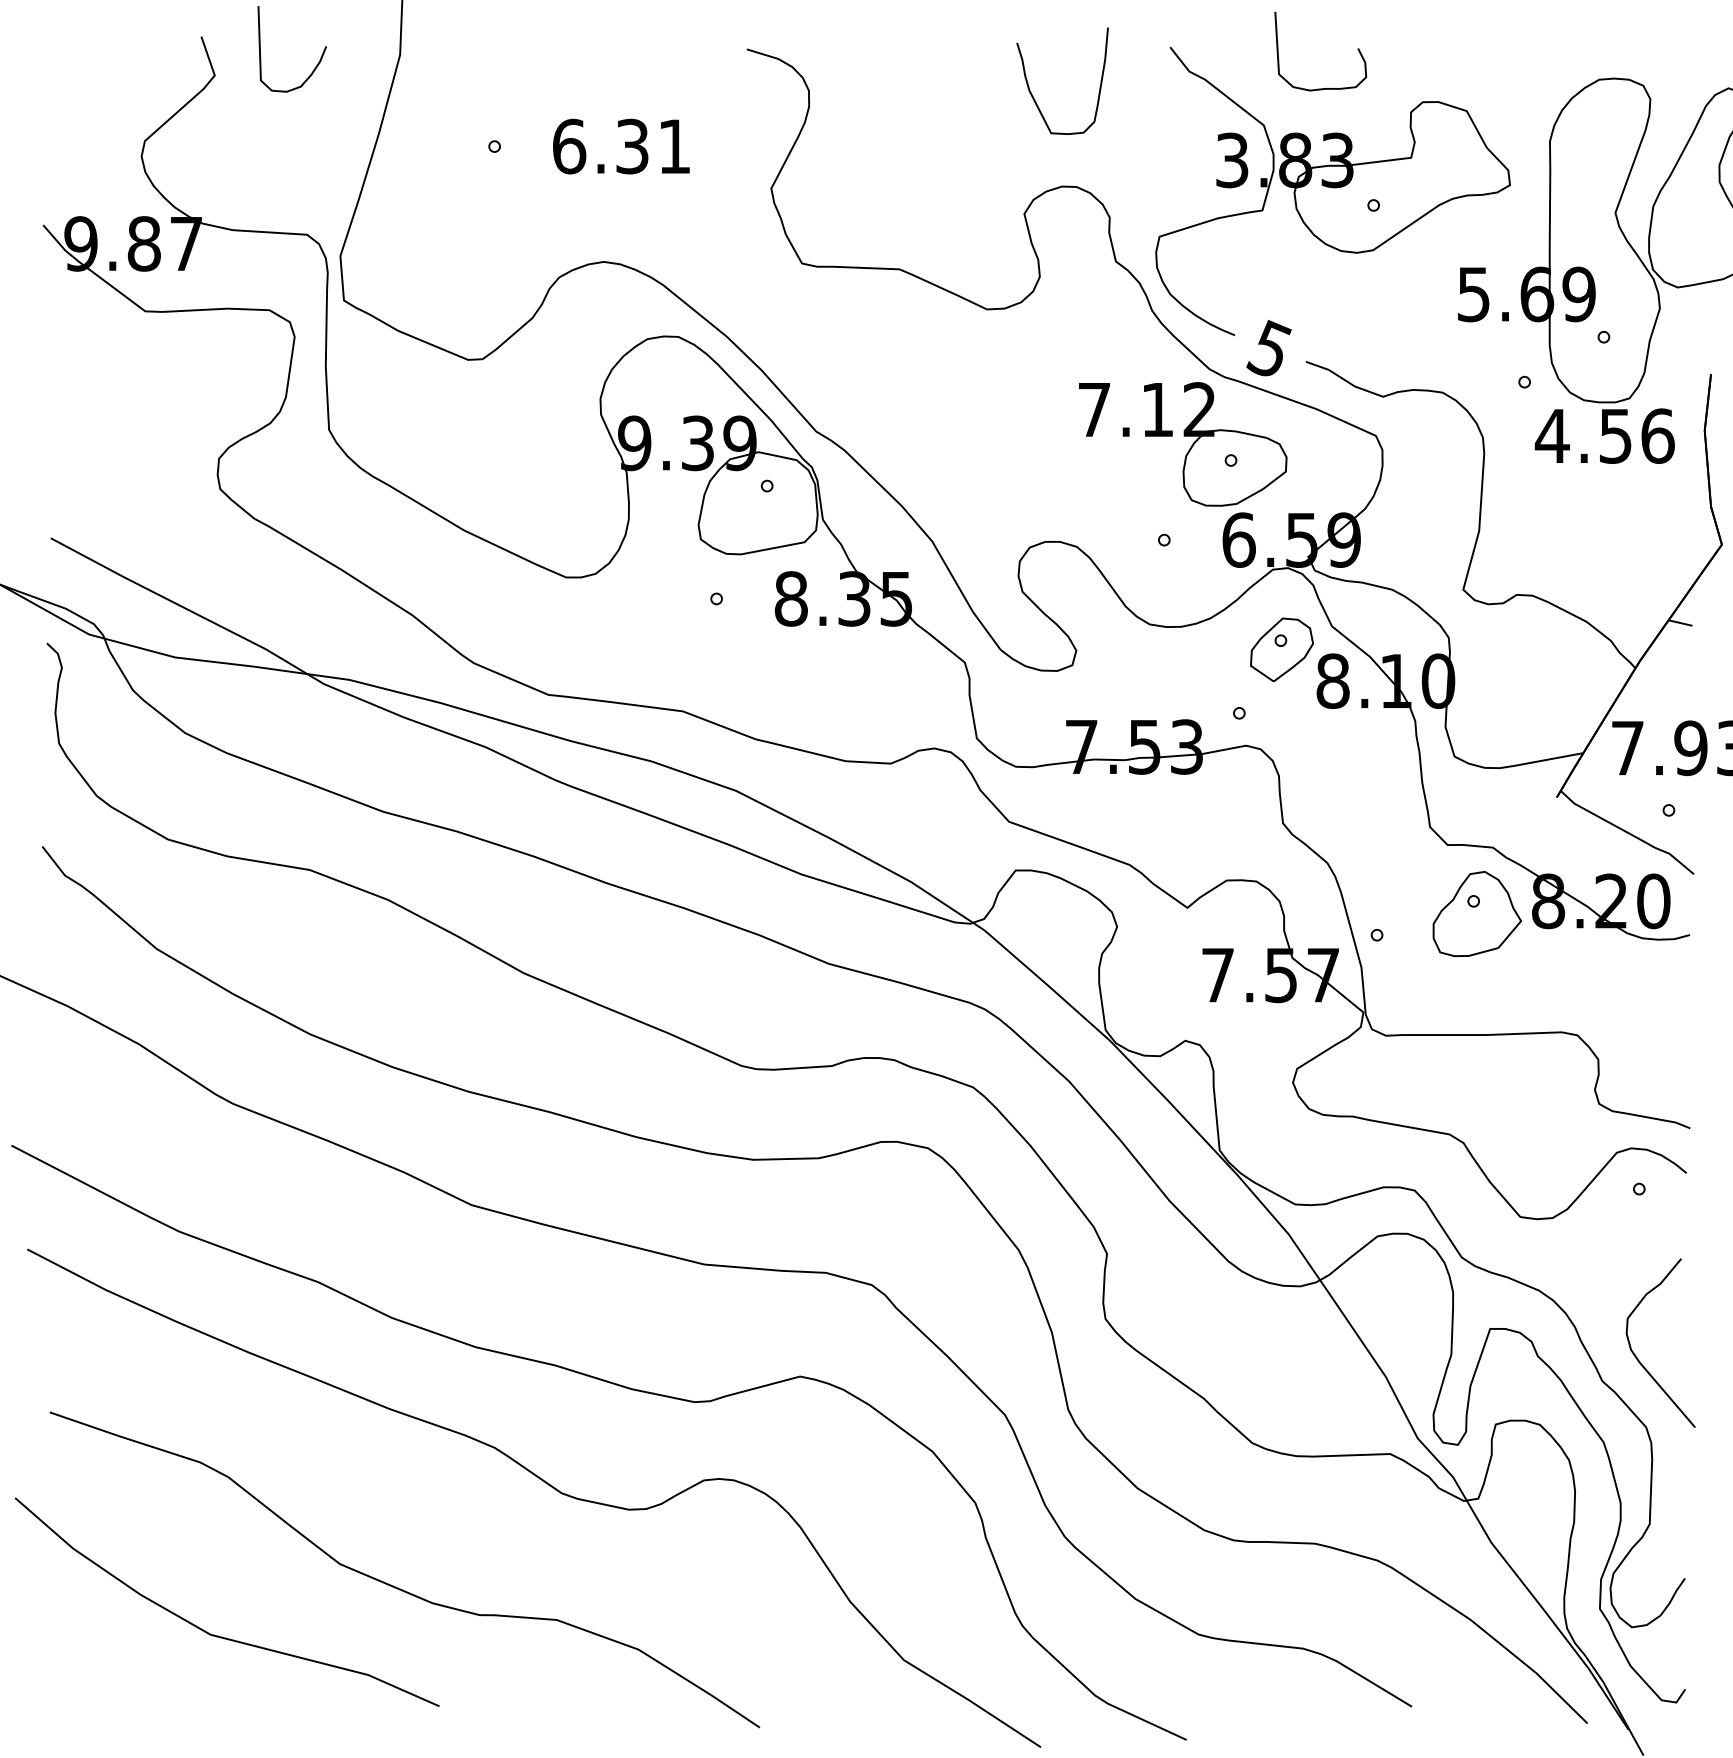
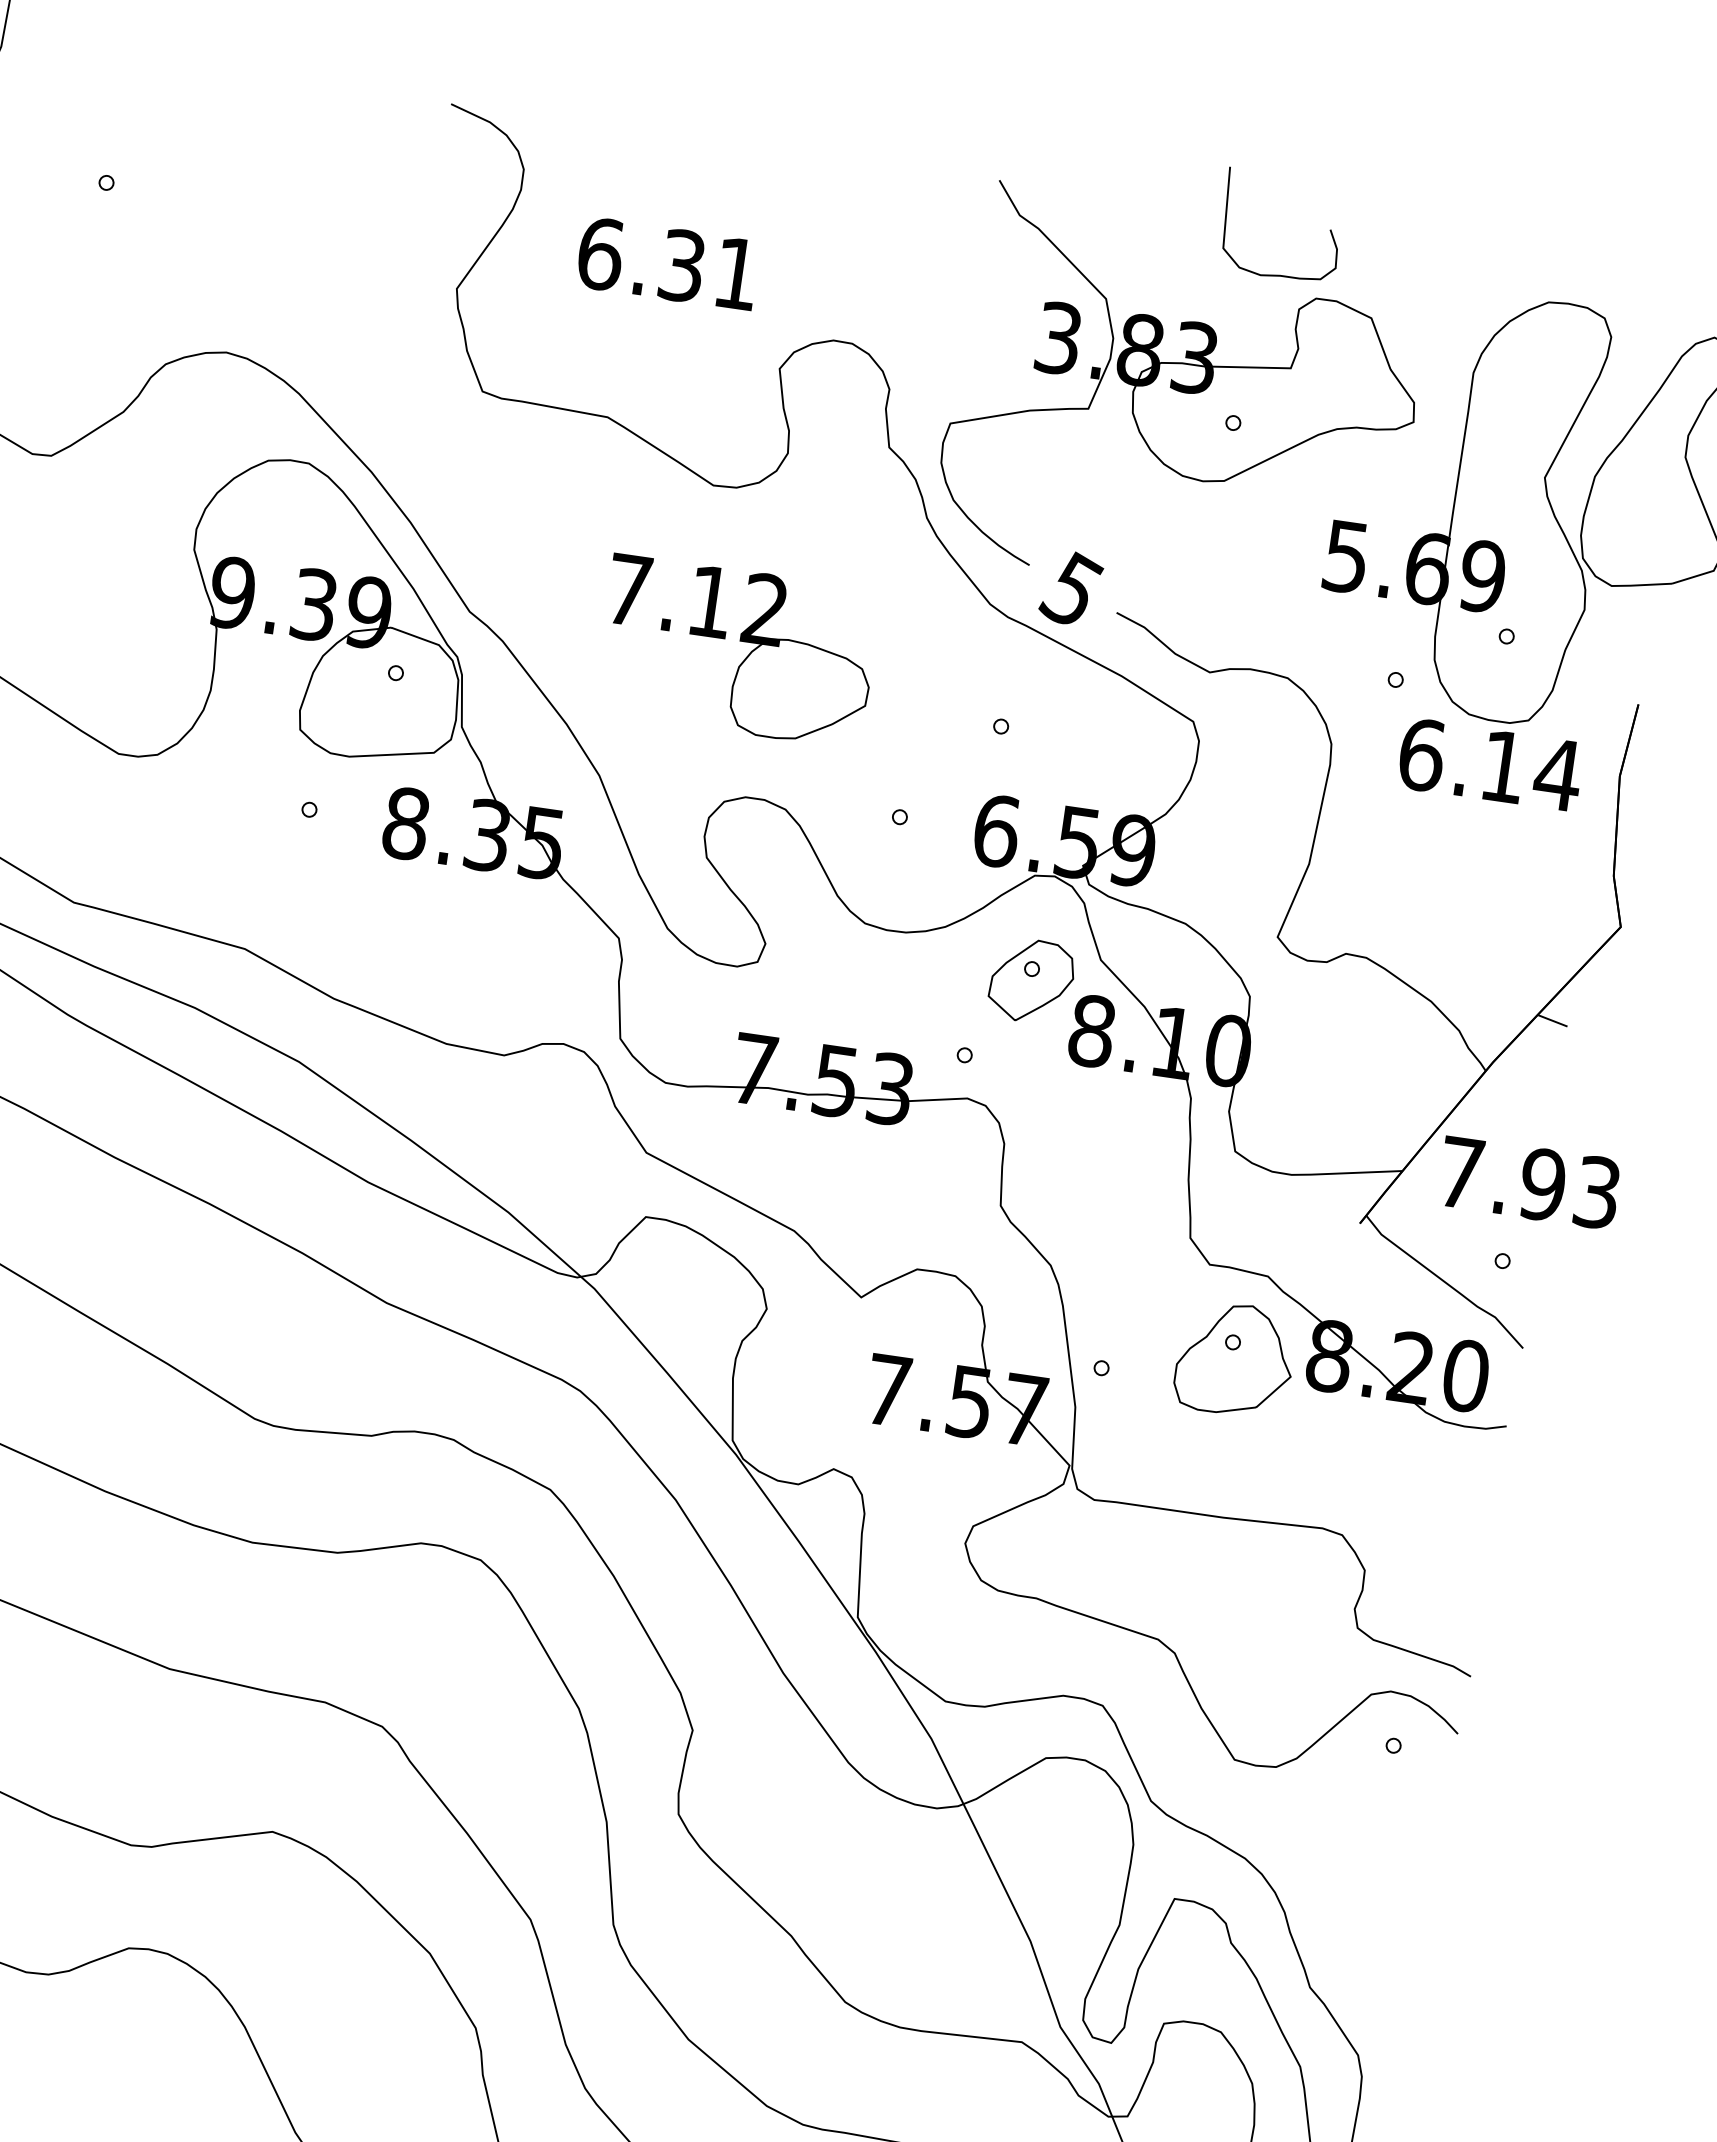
curve: (1320, 88) -> (1274, 274), moved
curve: (1032, 94) -> (812, 215), removed
text: (621, 146) -> (668, 263), moved
text: (1604, 435) -> (1489, 763), 4.56 -> 6.14
part: (1189, 448) -> (744, 657), moved
curve: (1638, 1358) -> (1361, 1964), removed

